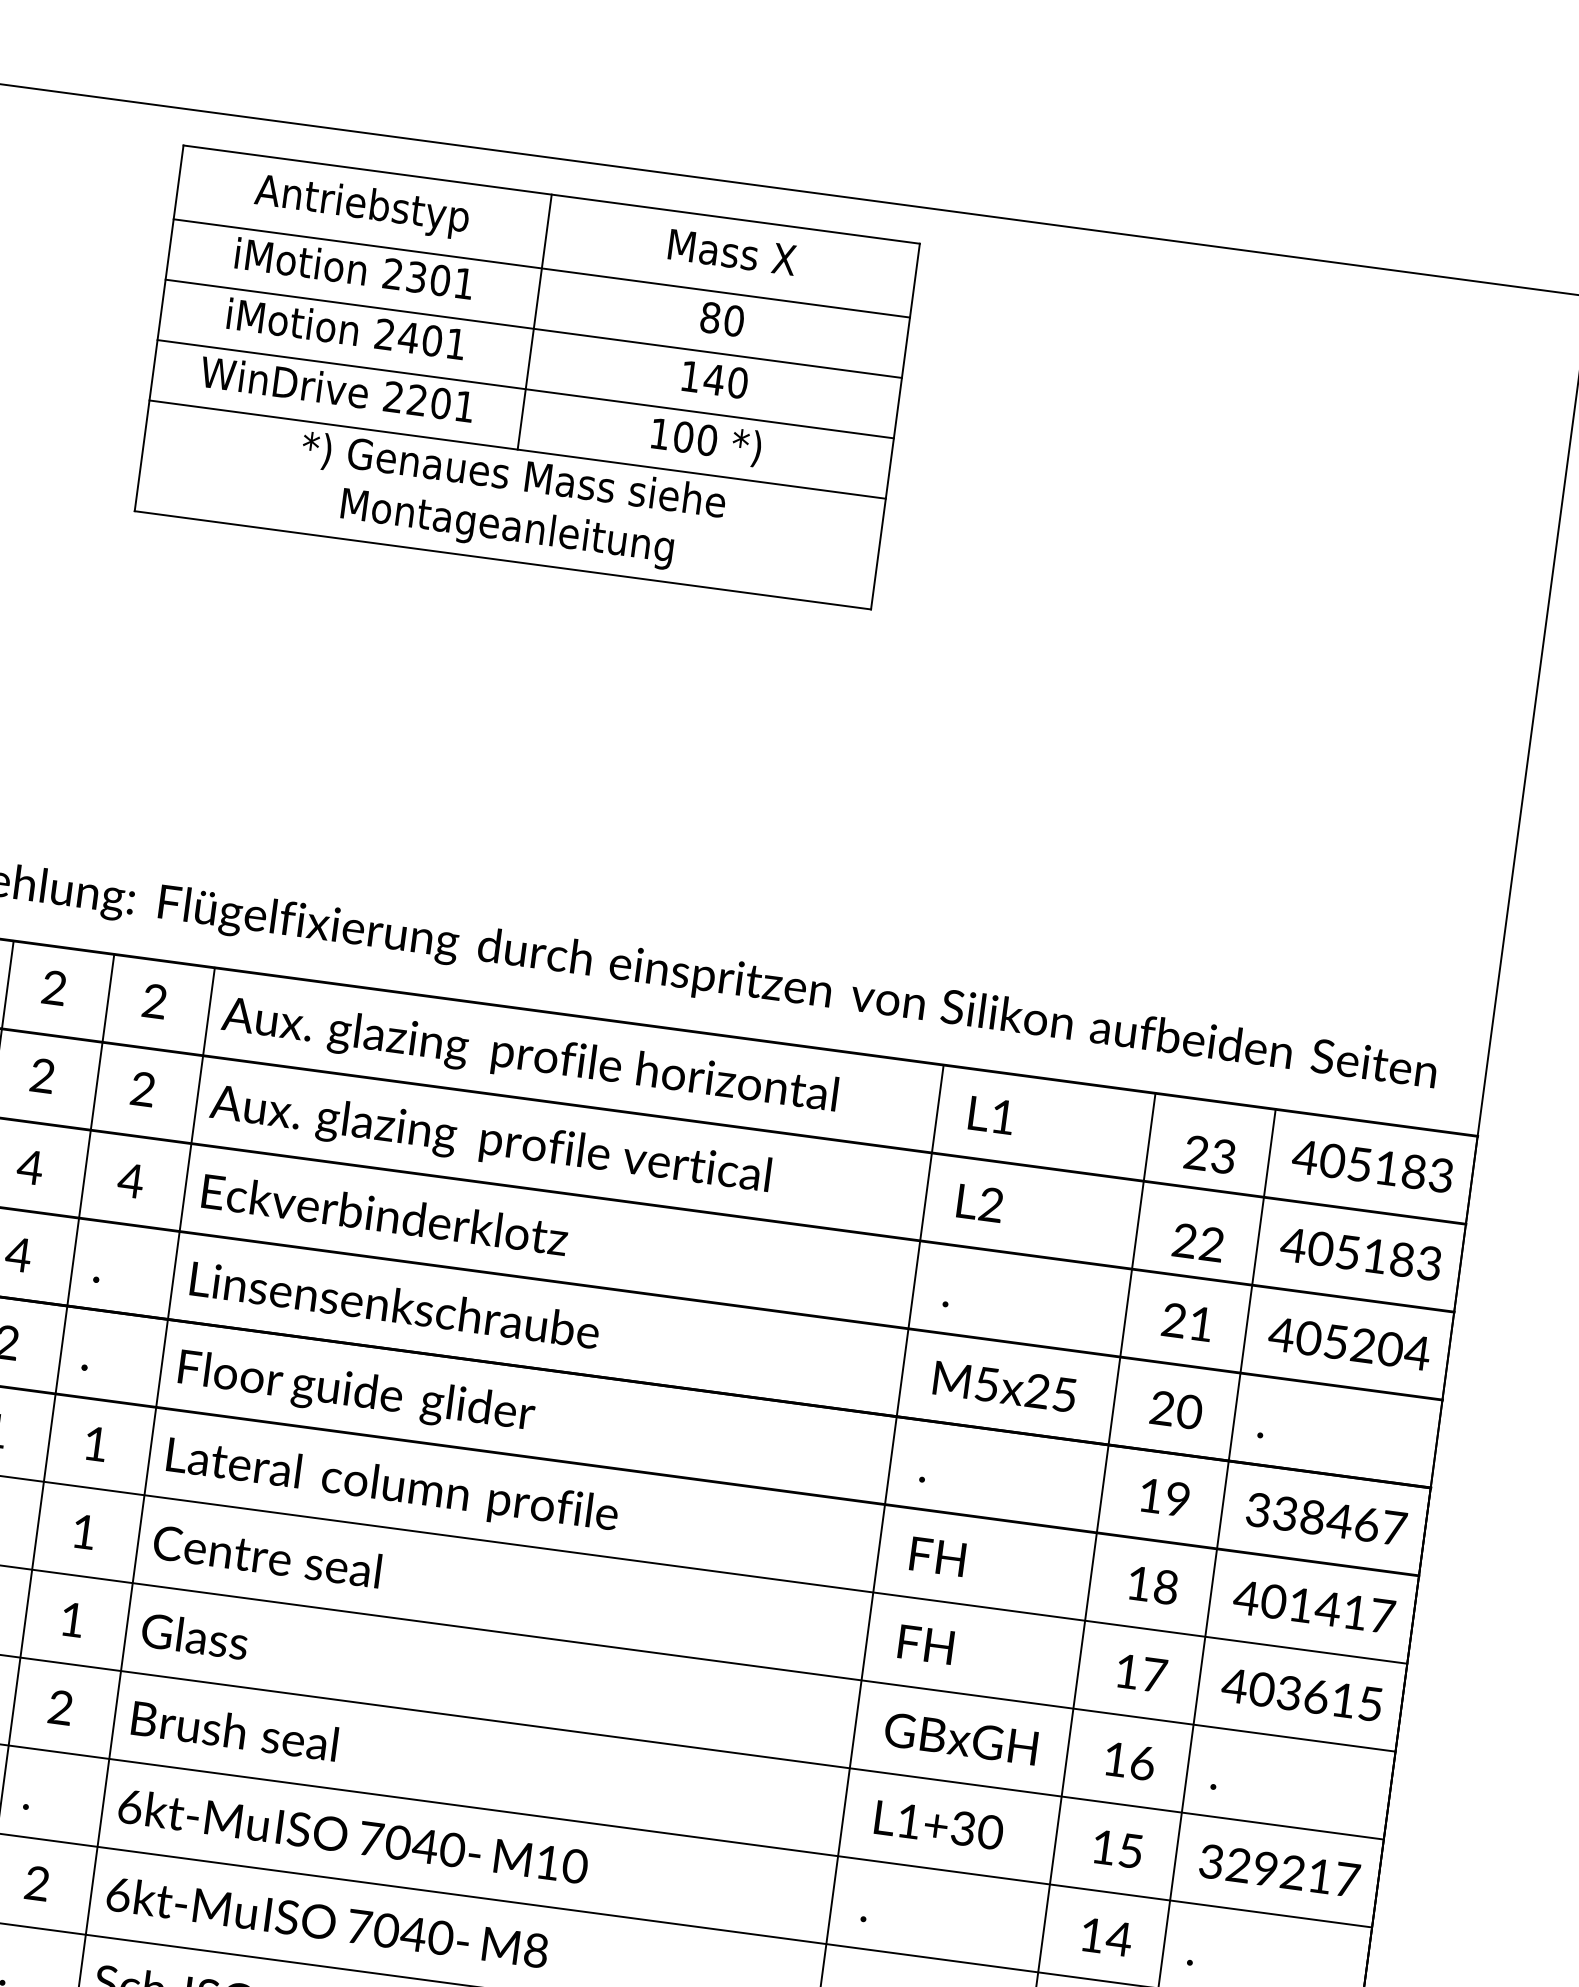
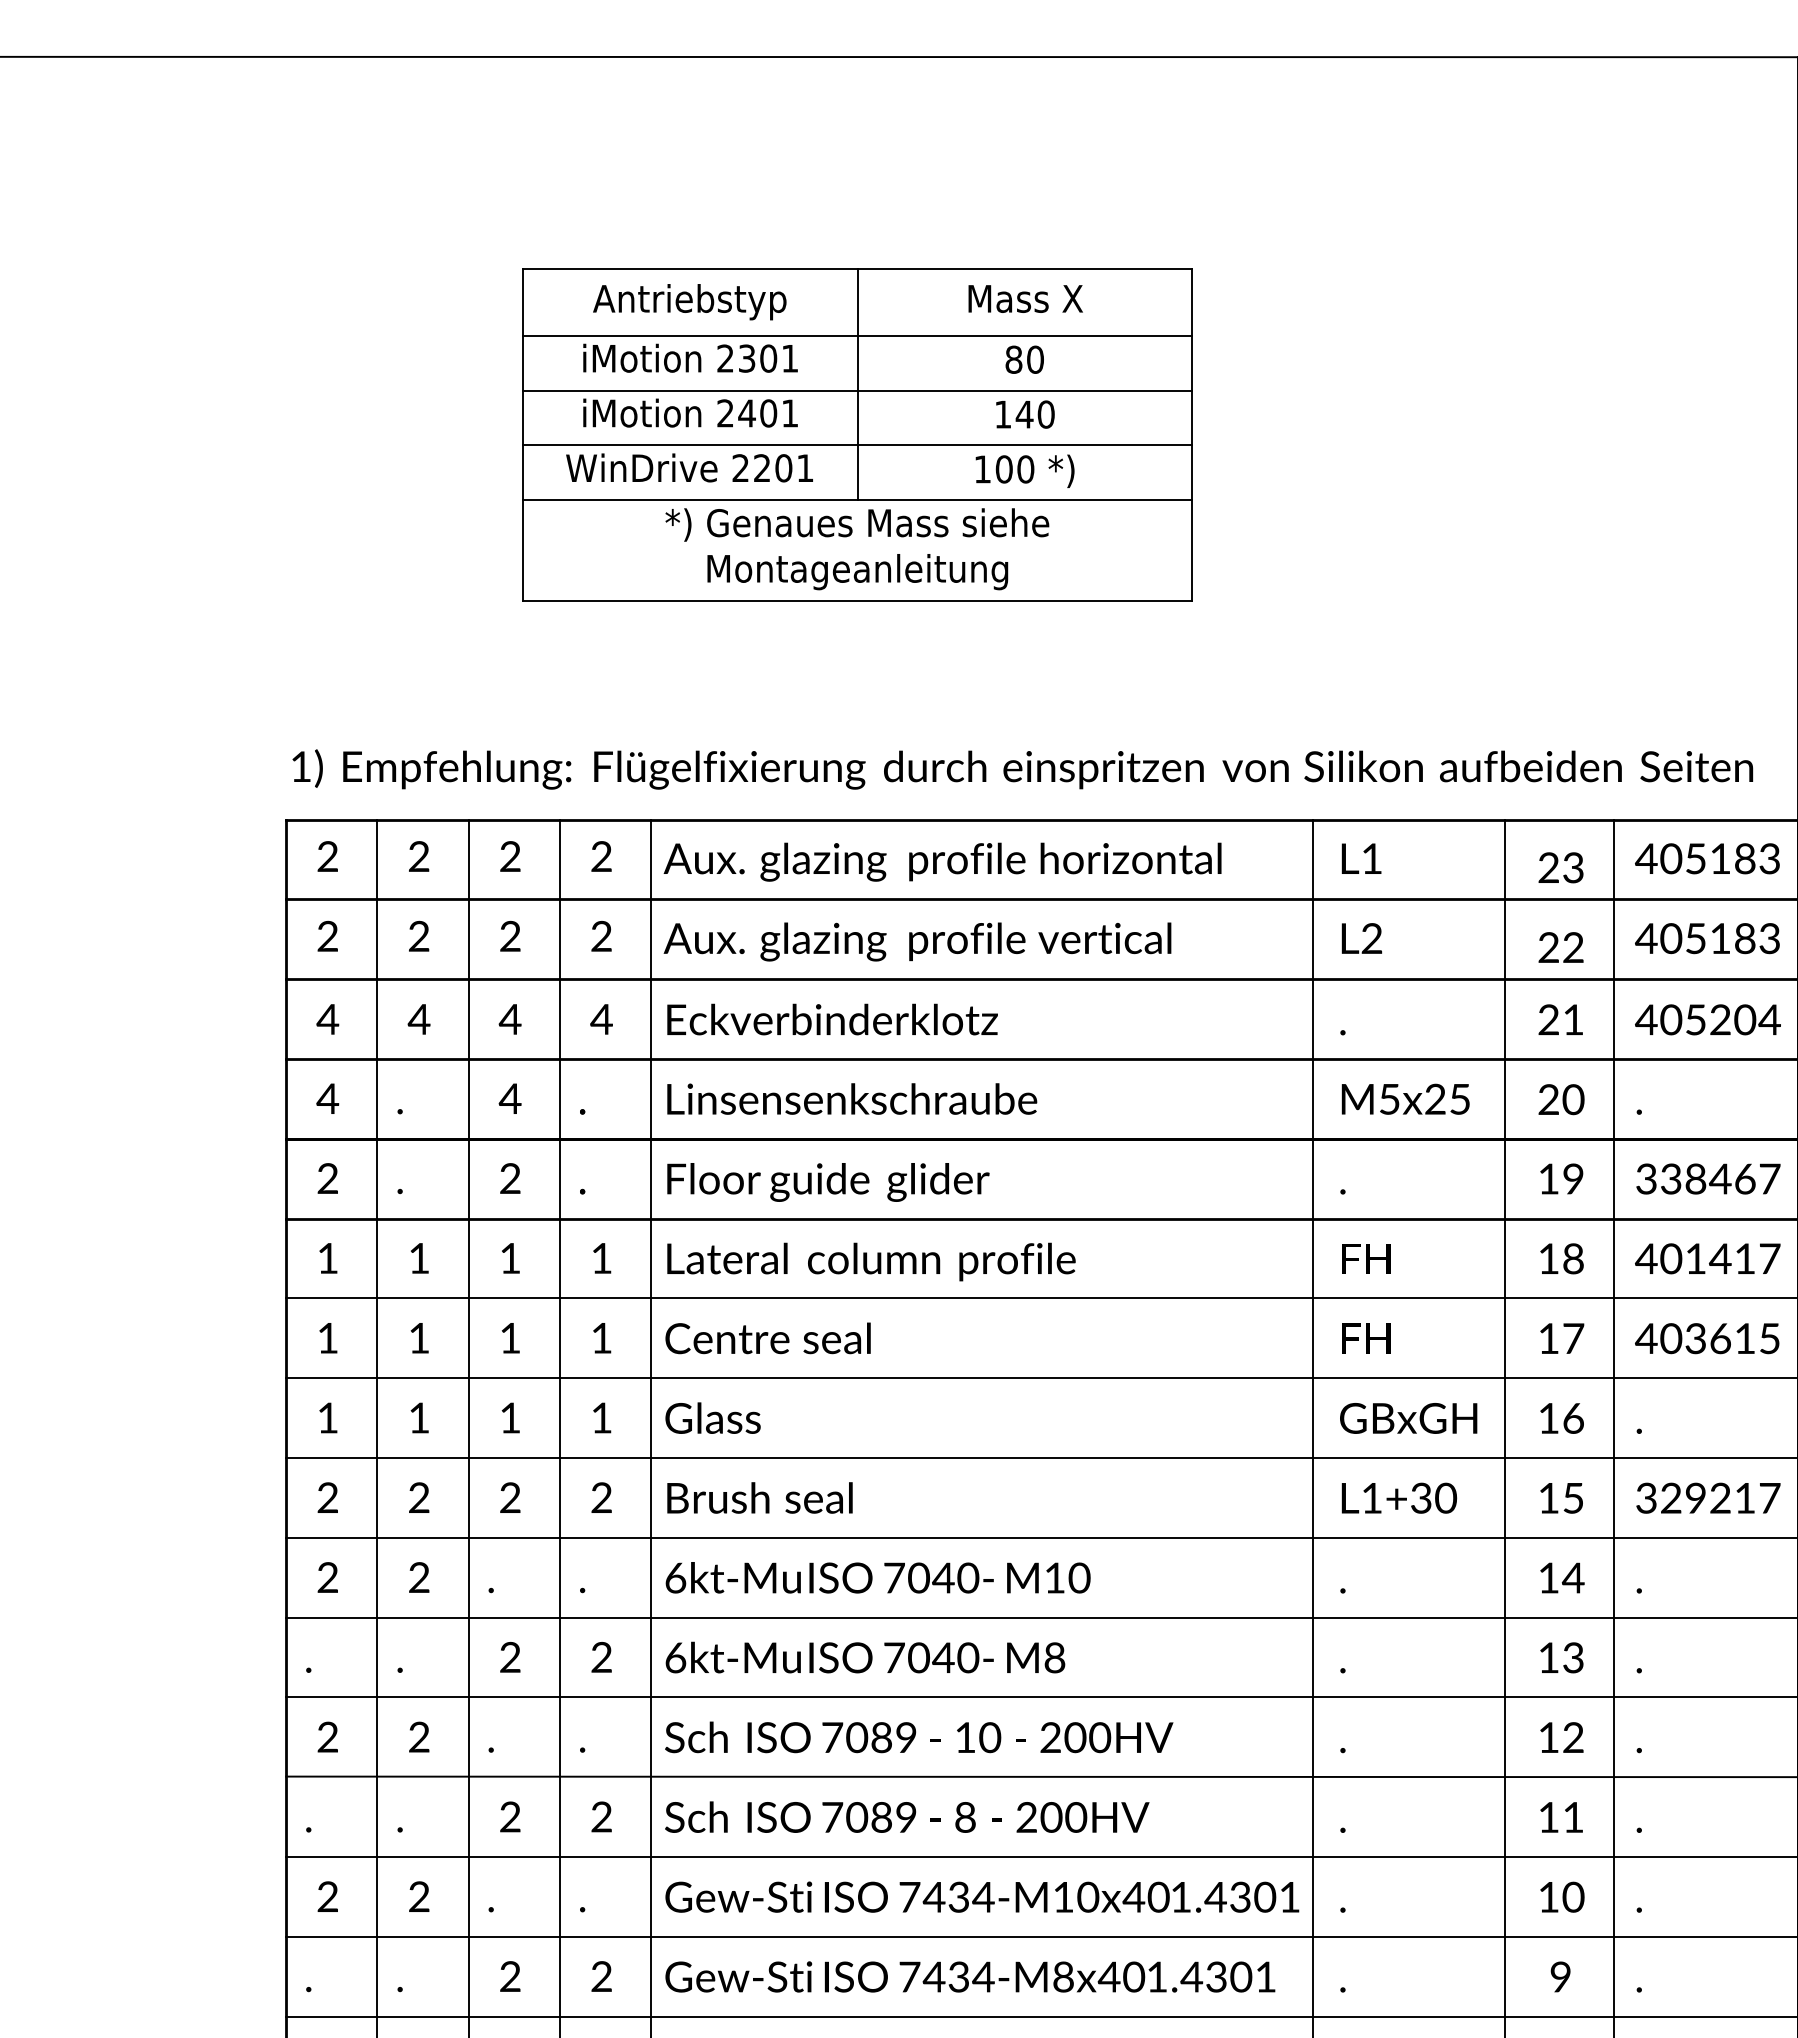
part: (527, 377) -> (857, 434), moved

